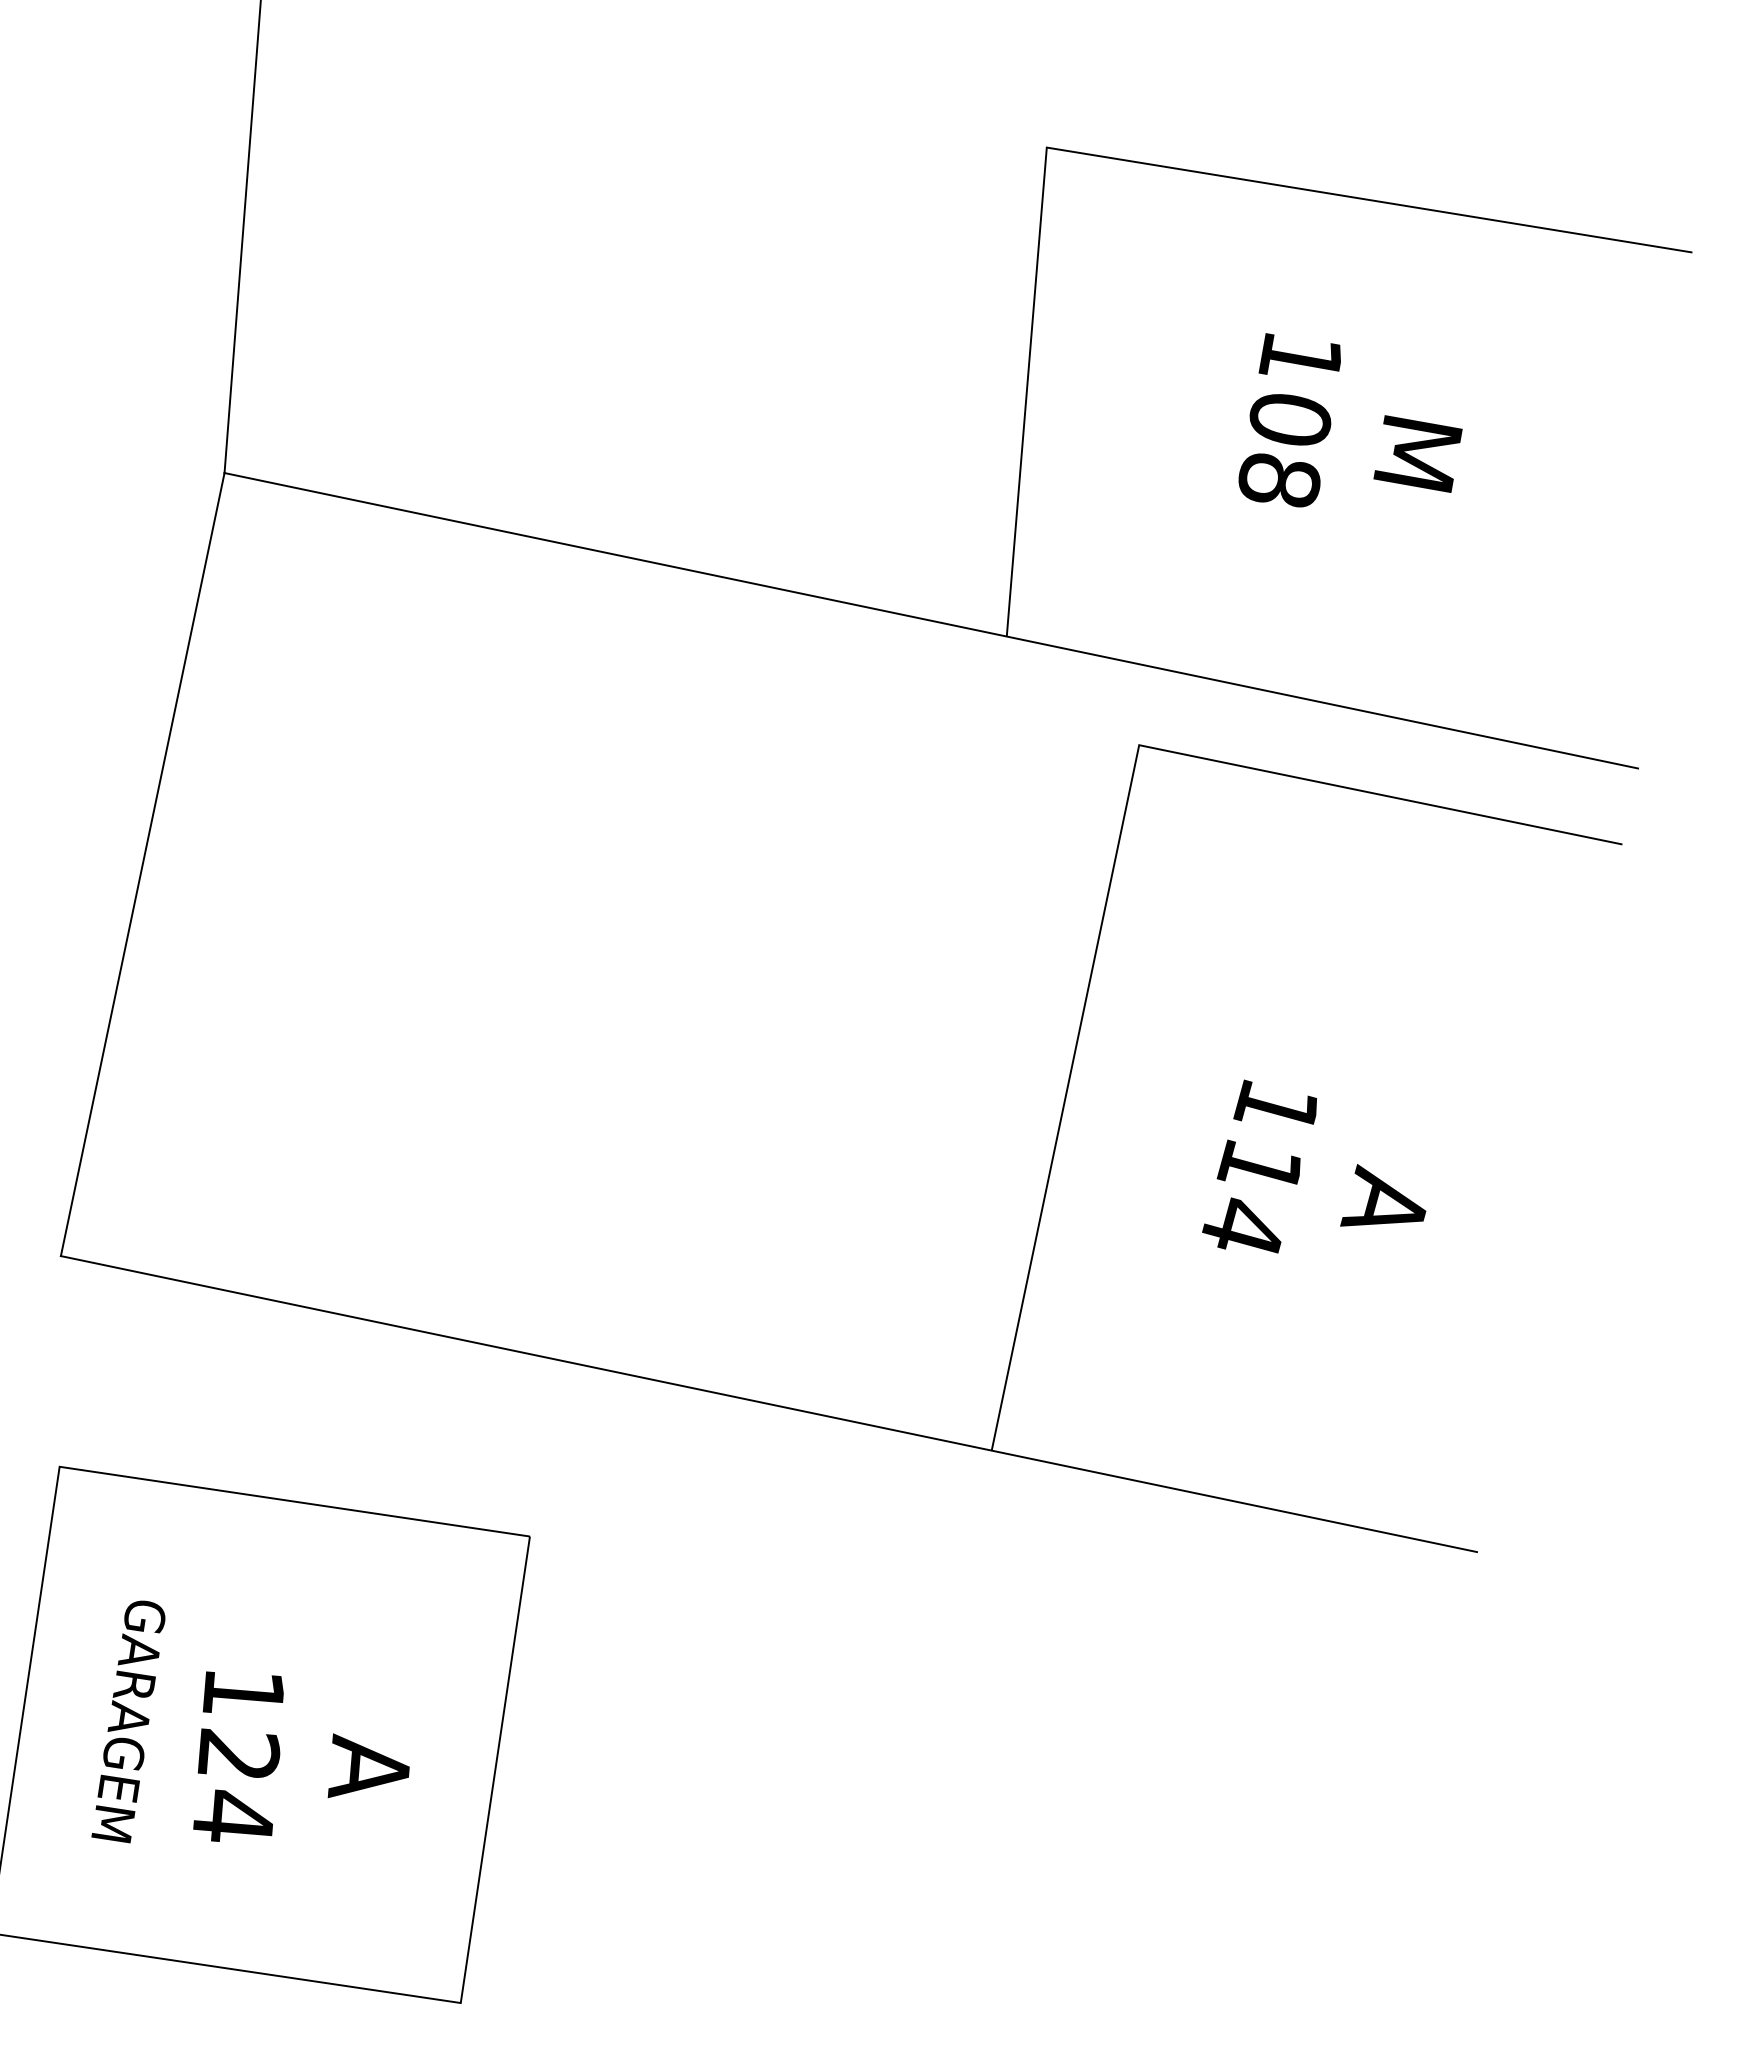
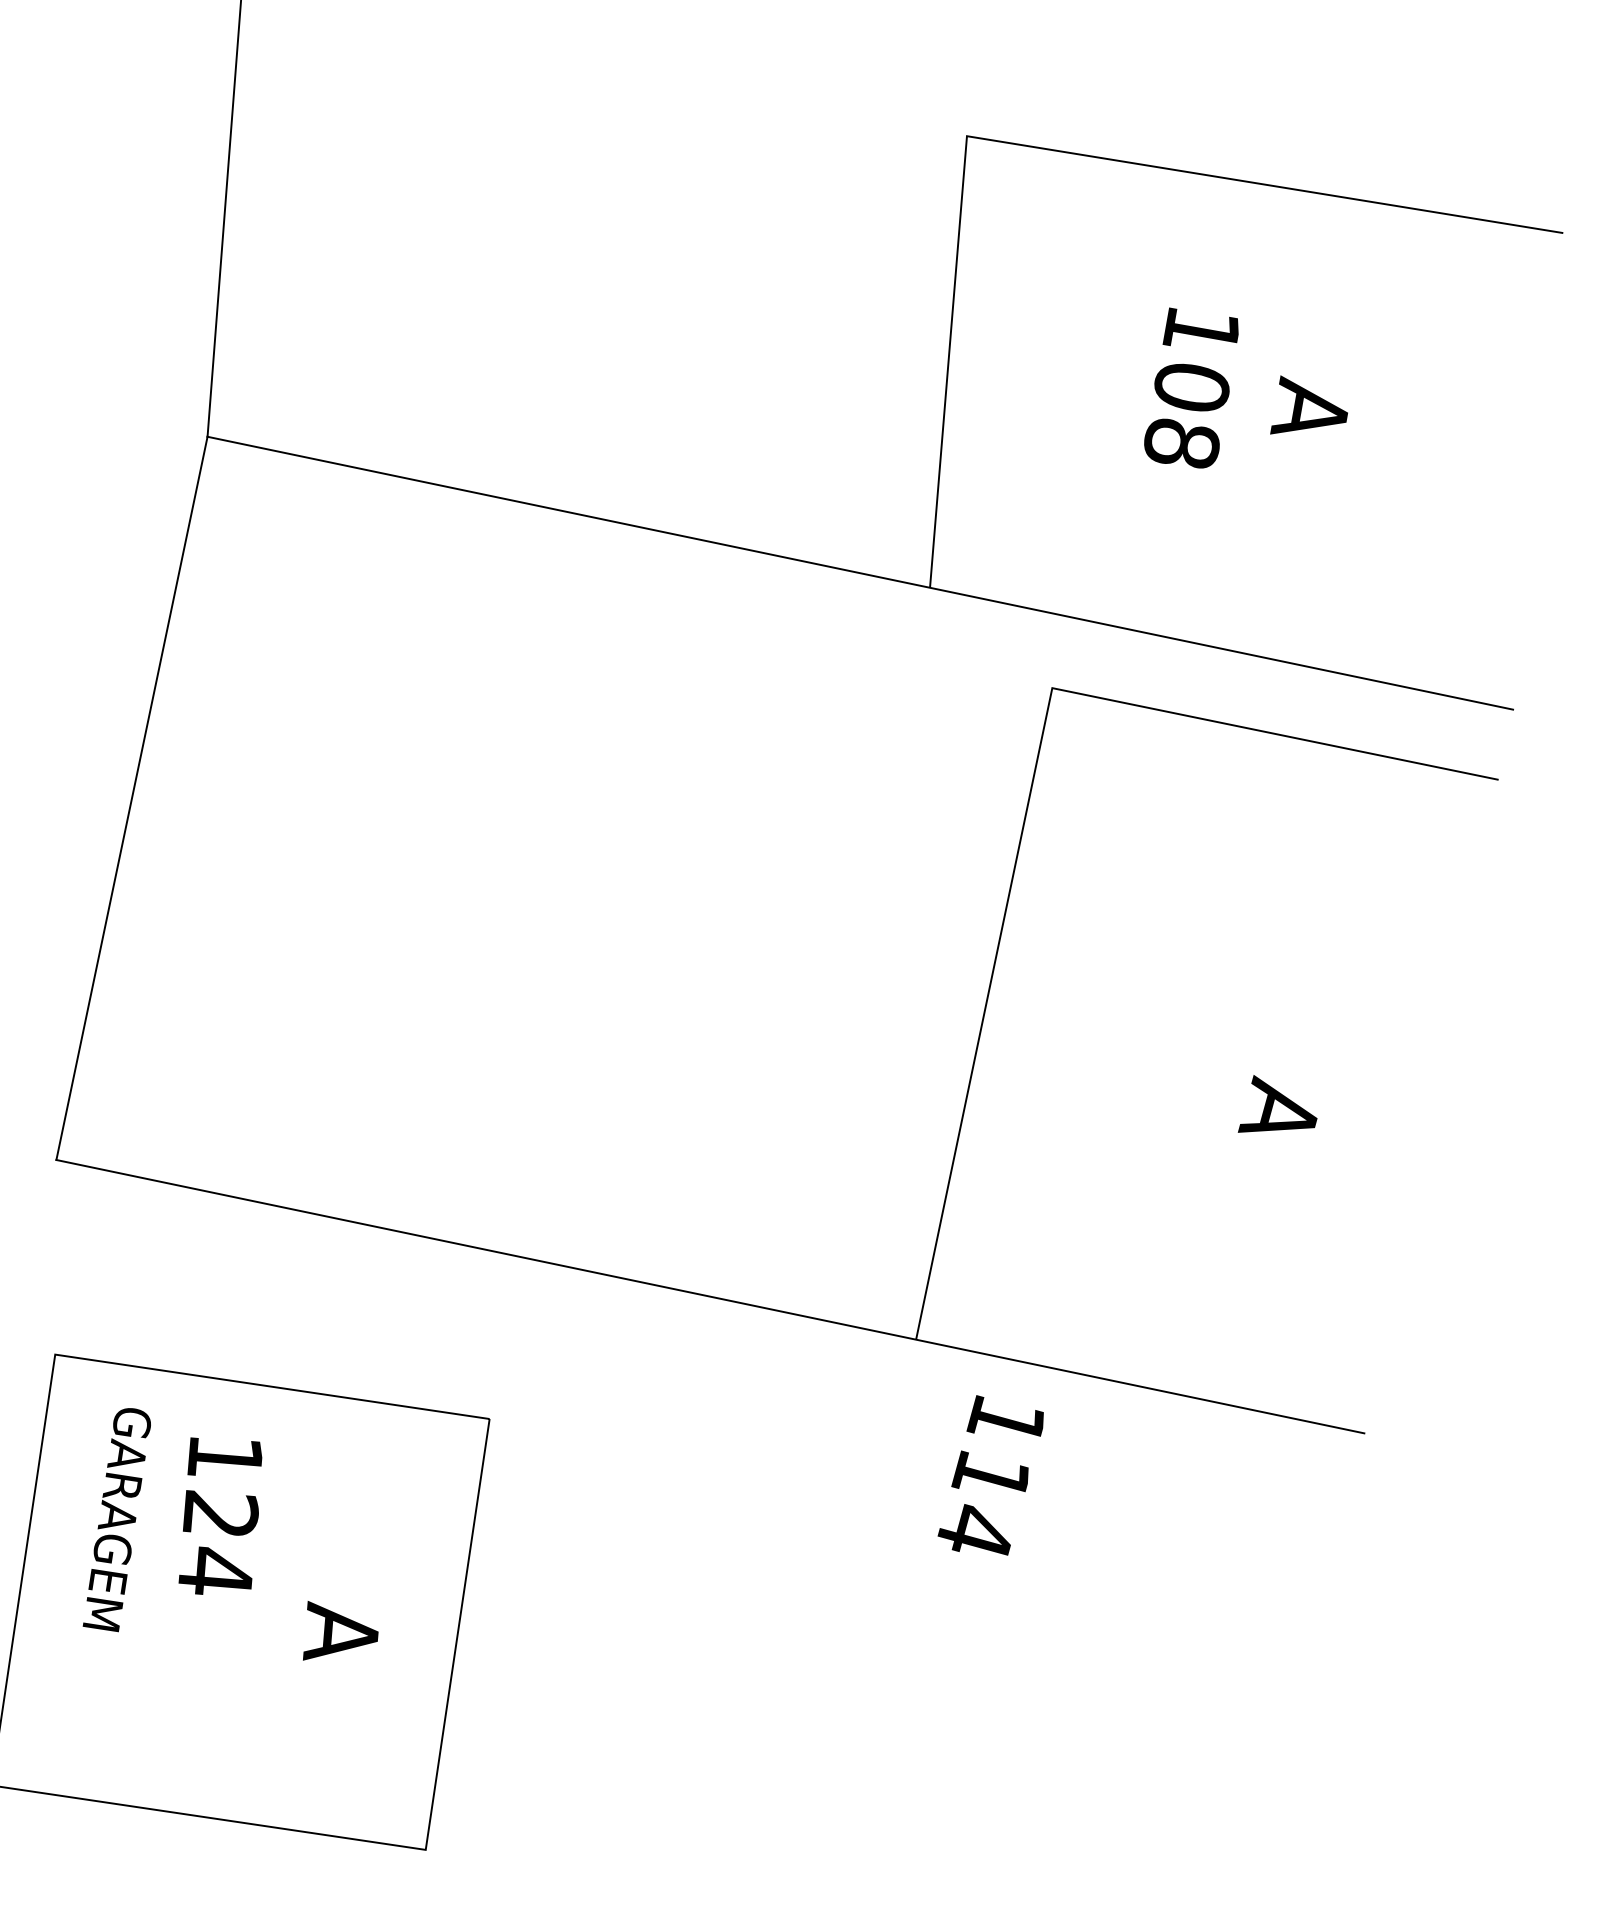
text: (1417, 449) -> (1309, 415), M -> A
text: (1259, 1166) -> (990, 1475), moved
text: (128, 1721) -> (116, 1519), moved
text: (238, 1756) -> (220, 1515), moved

